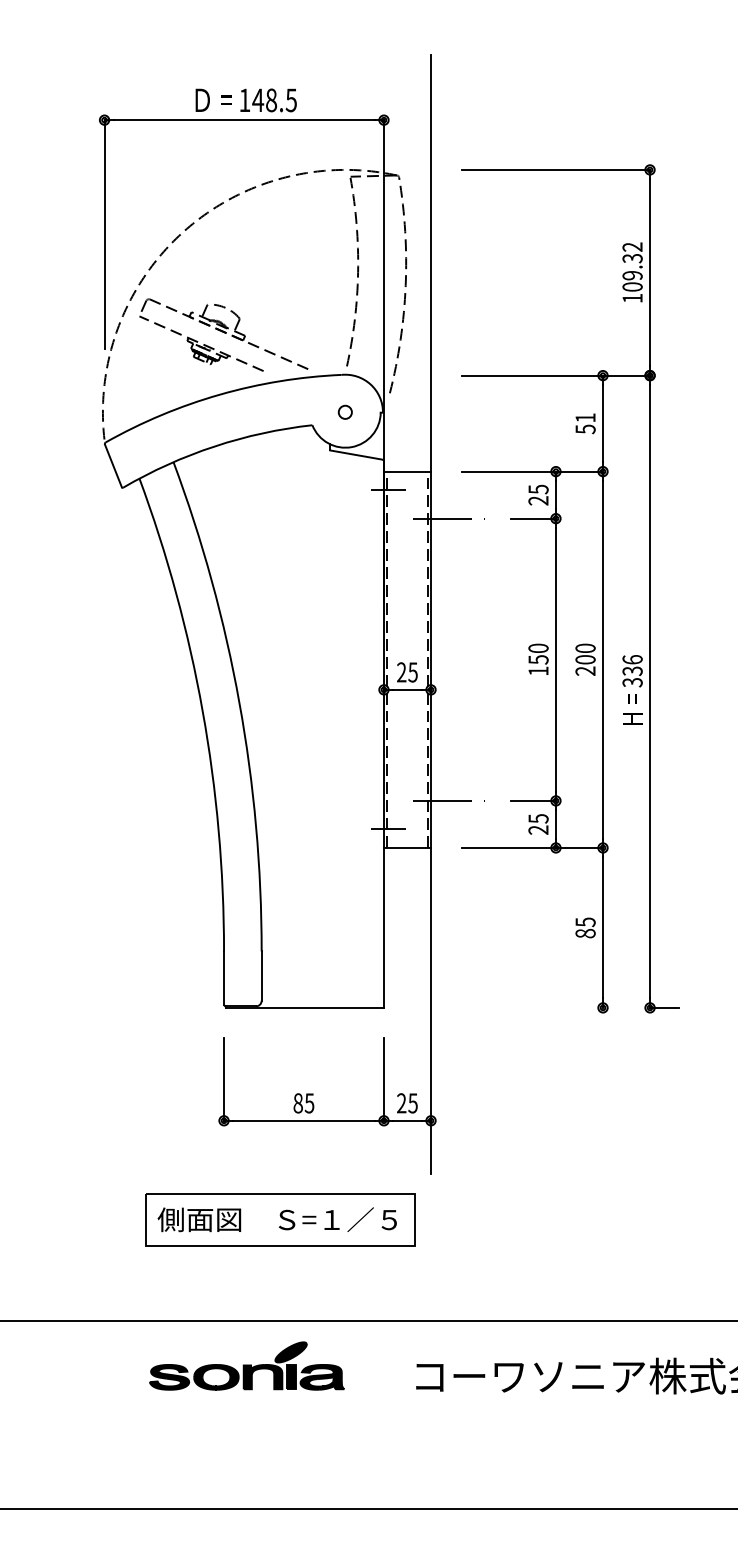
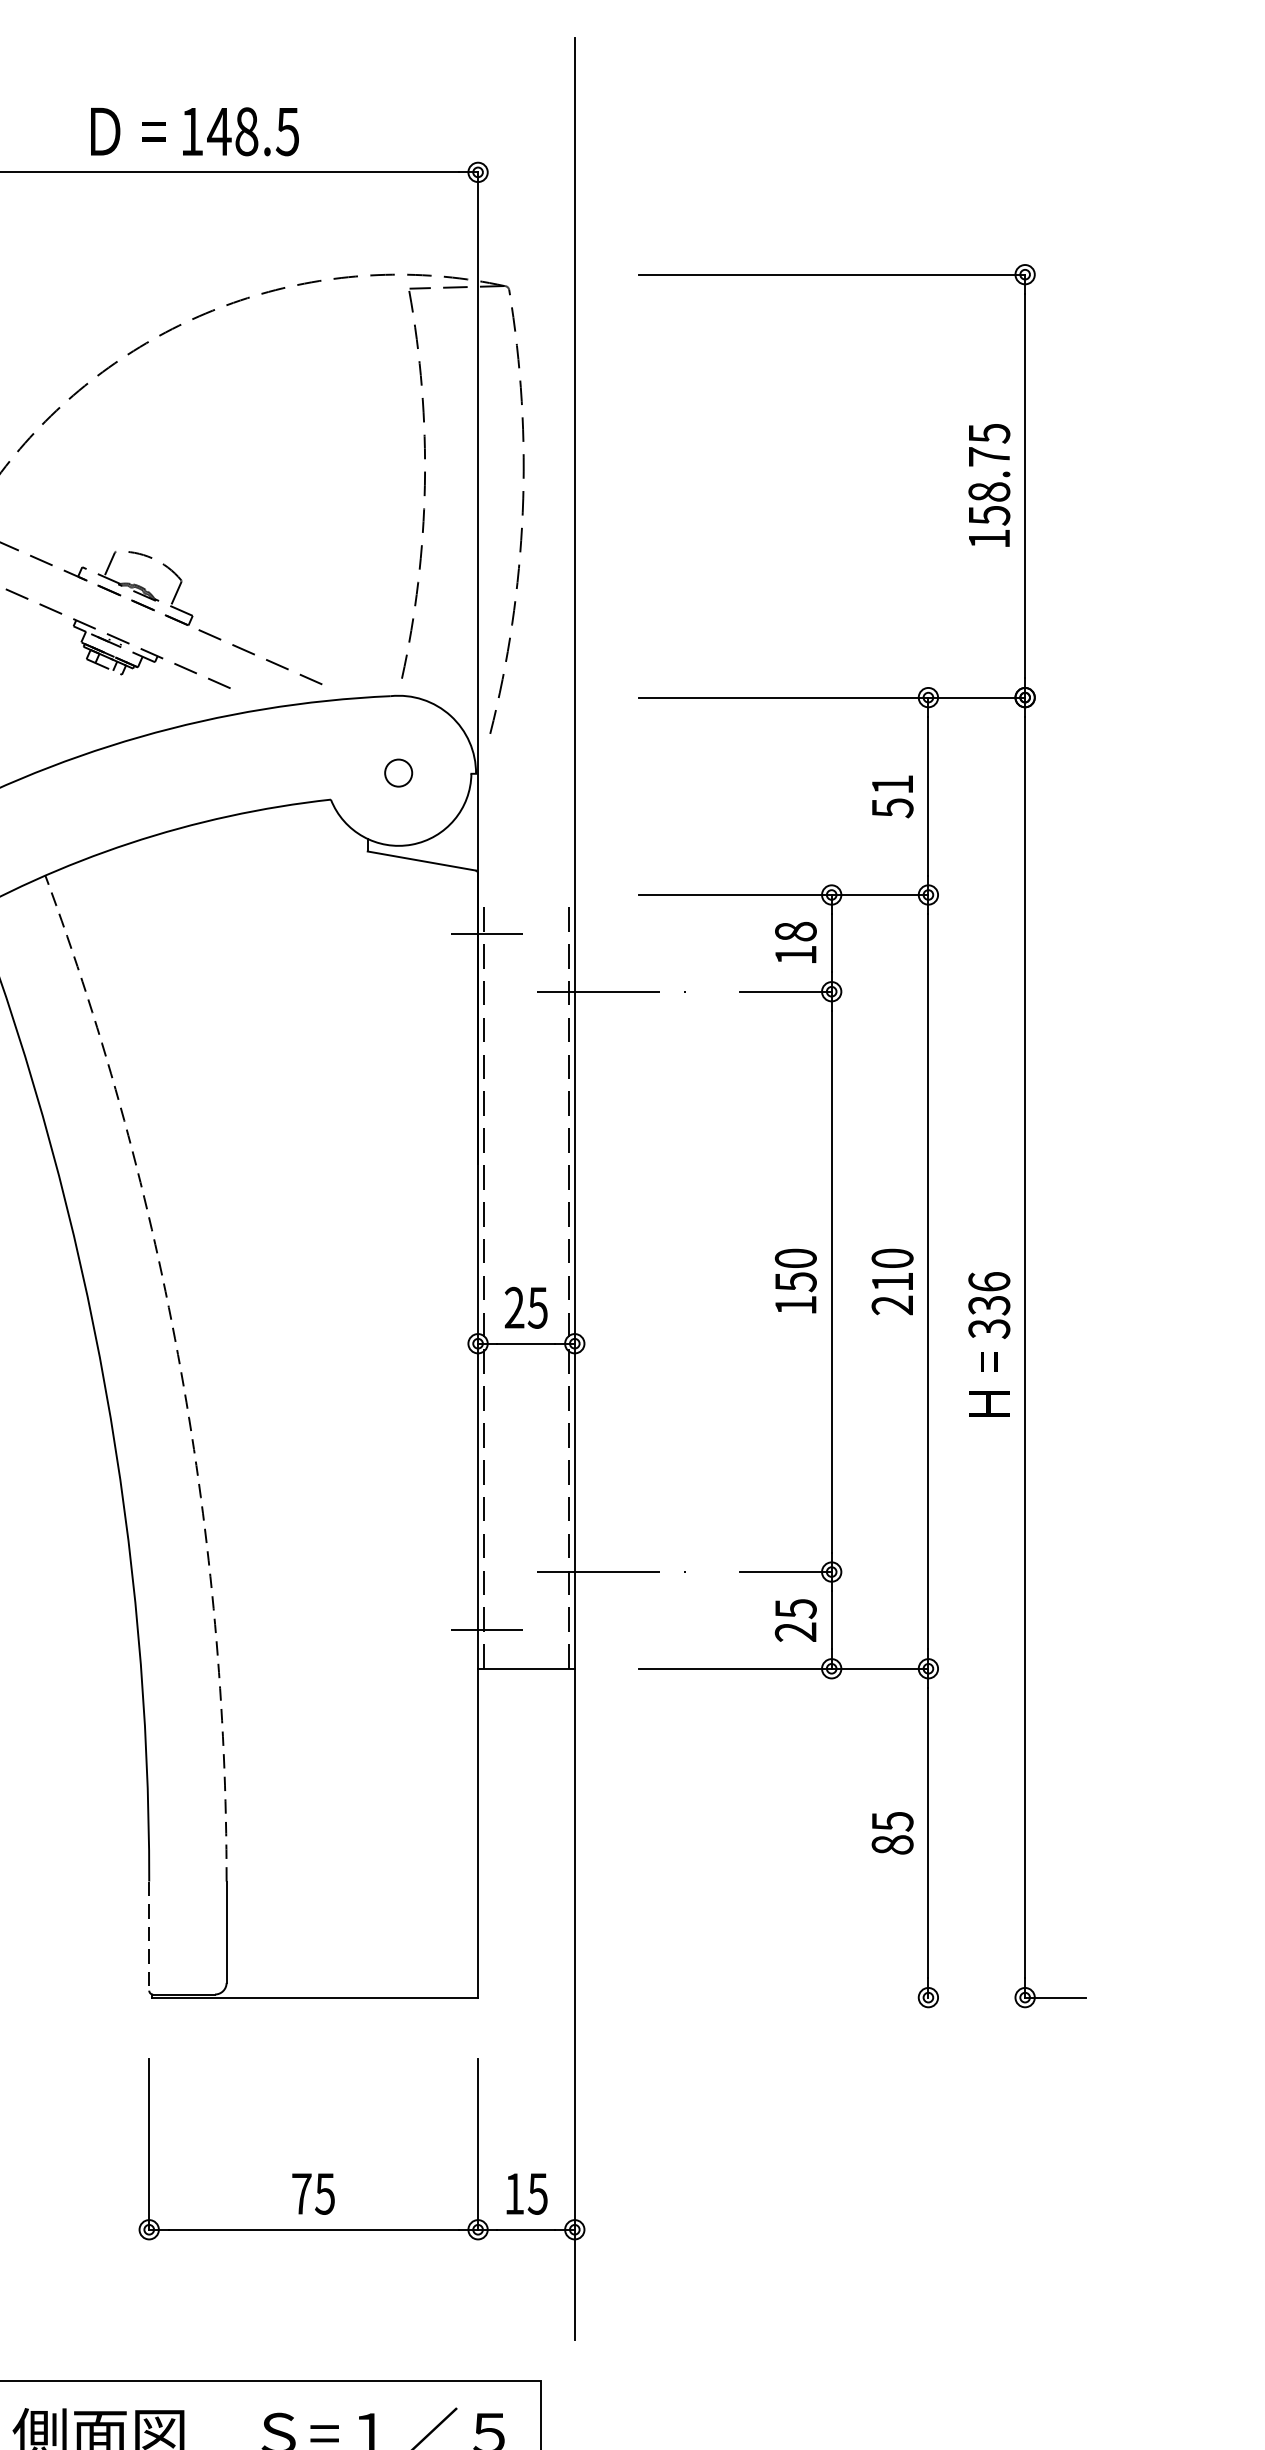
text: (632, 266) -> (989, 473), 109.32 -> 158.75
line: (407, 471) -> (526, 894), removed
text: (538, 494) -> (795, 942), 25 -> 18
text: (585, 659) -> (892, 1281), 200 -> 210
arc: (239, 702) -> (181, 1369), solid -> dashed
line: (224, 977) -> (150, 1935), solid -> dashed
text: (297, 1103) -> (300, 2194), 85 -> 75
text: (401, 1103) -> (514, 2194), 25 -> 15

